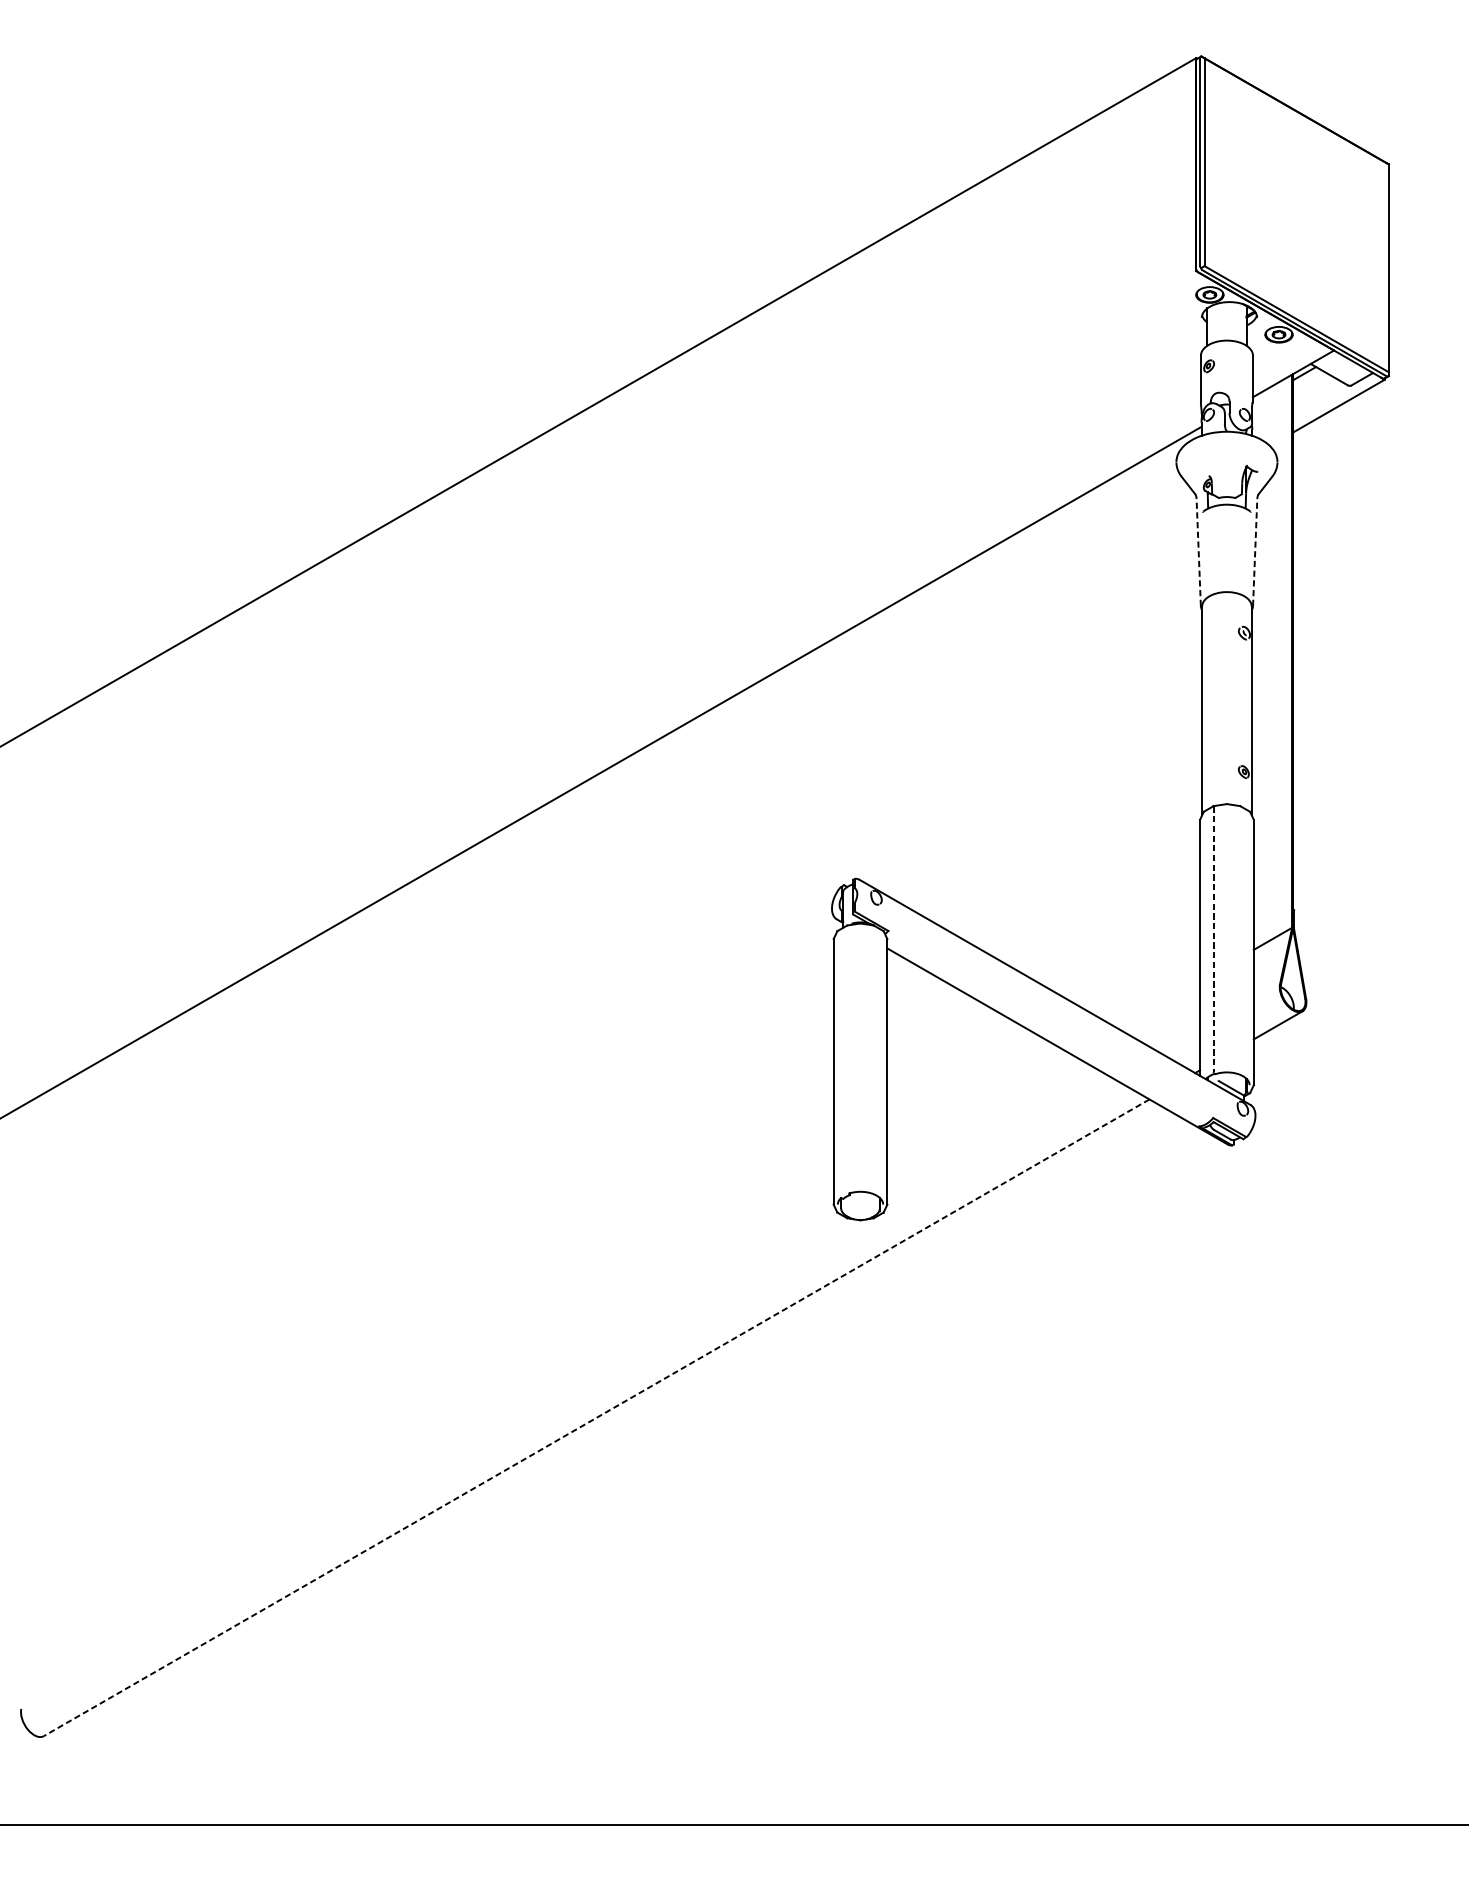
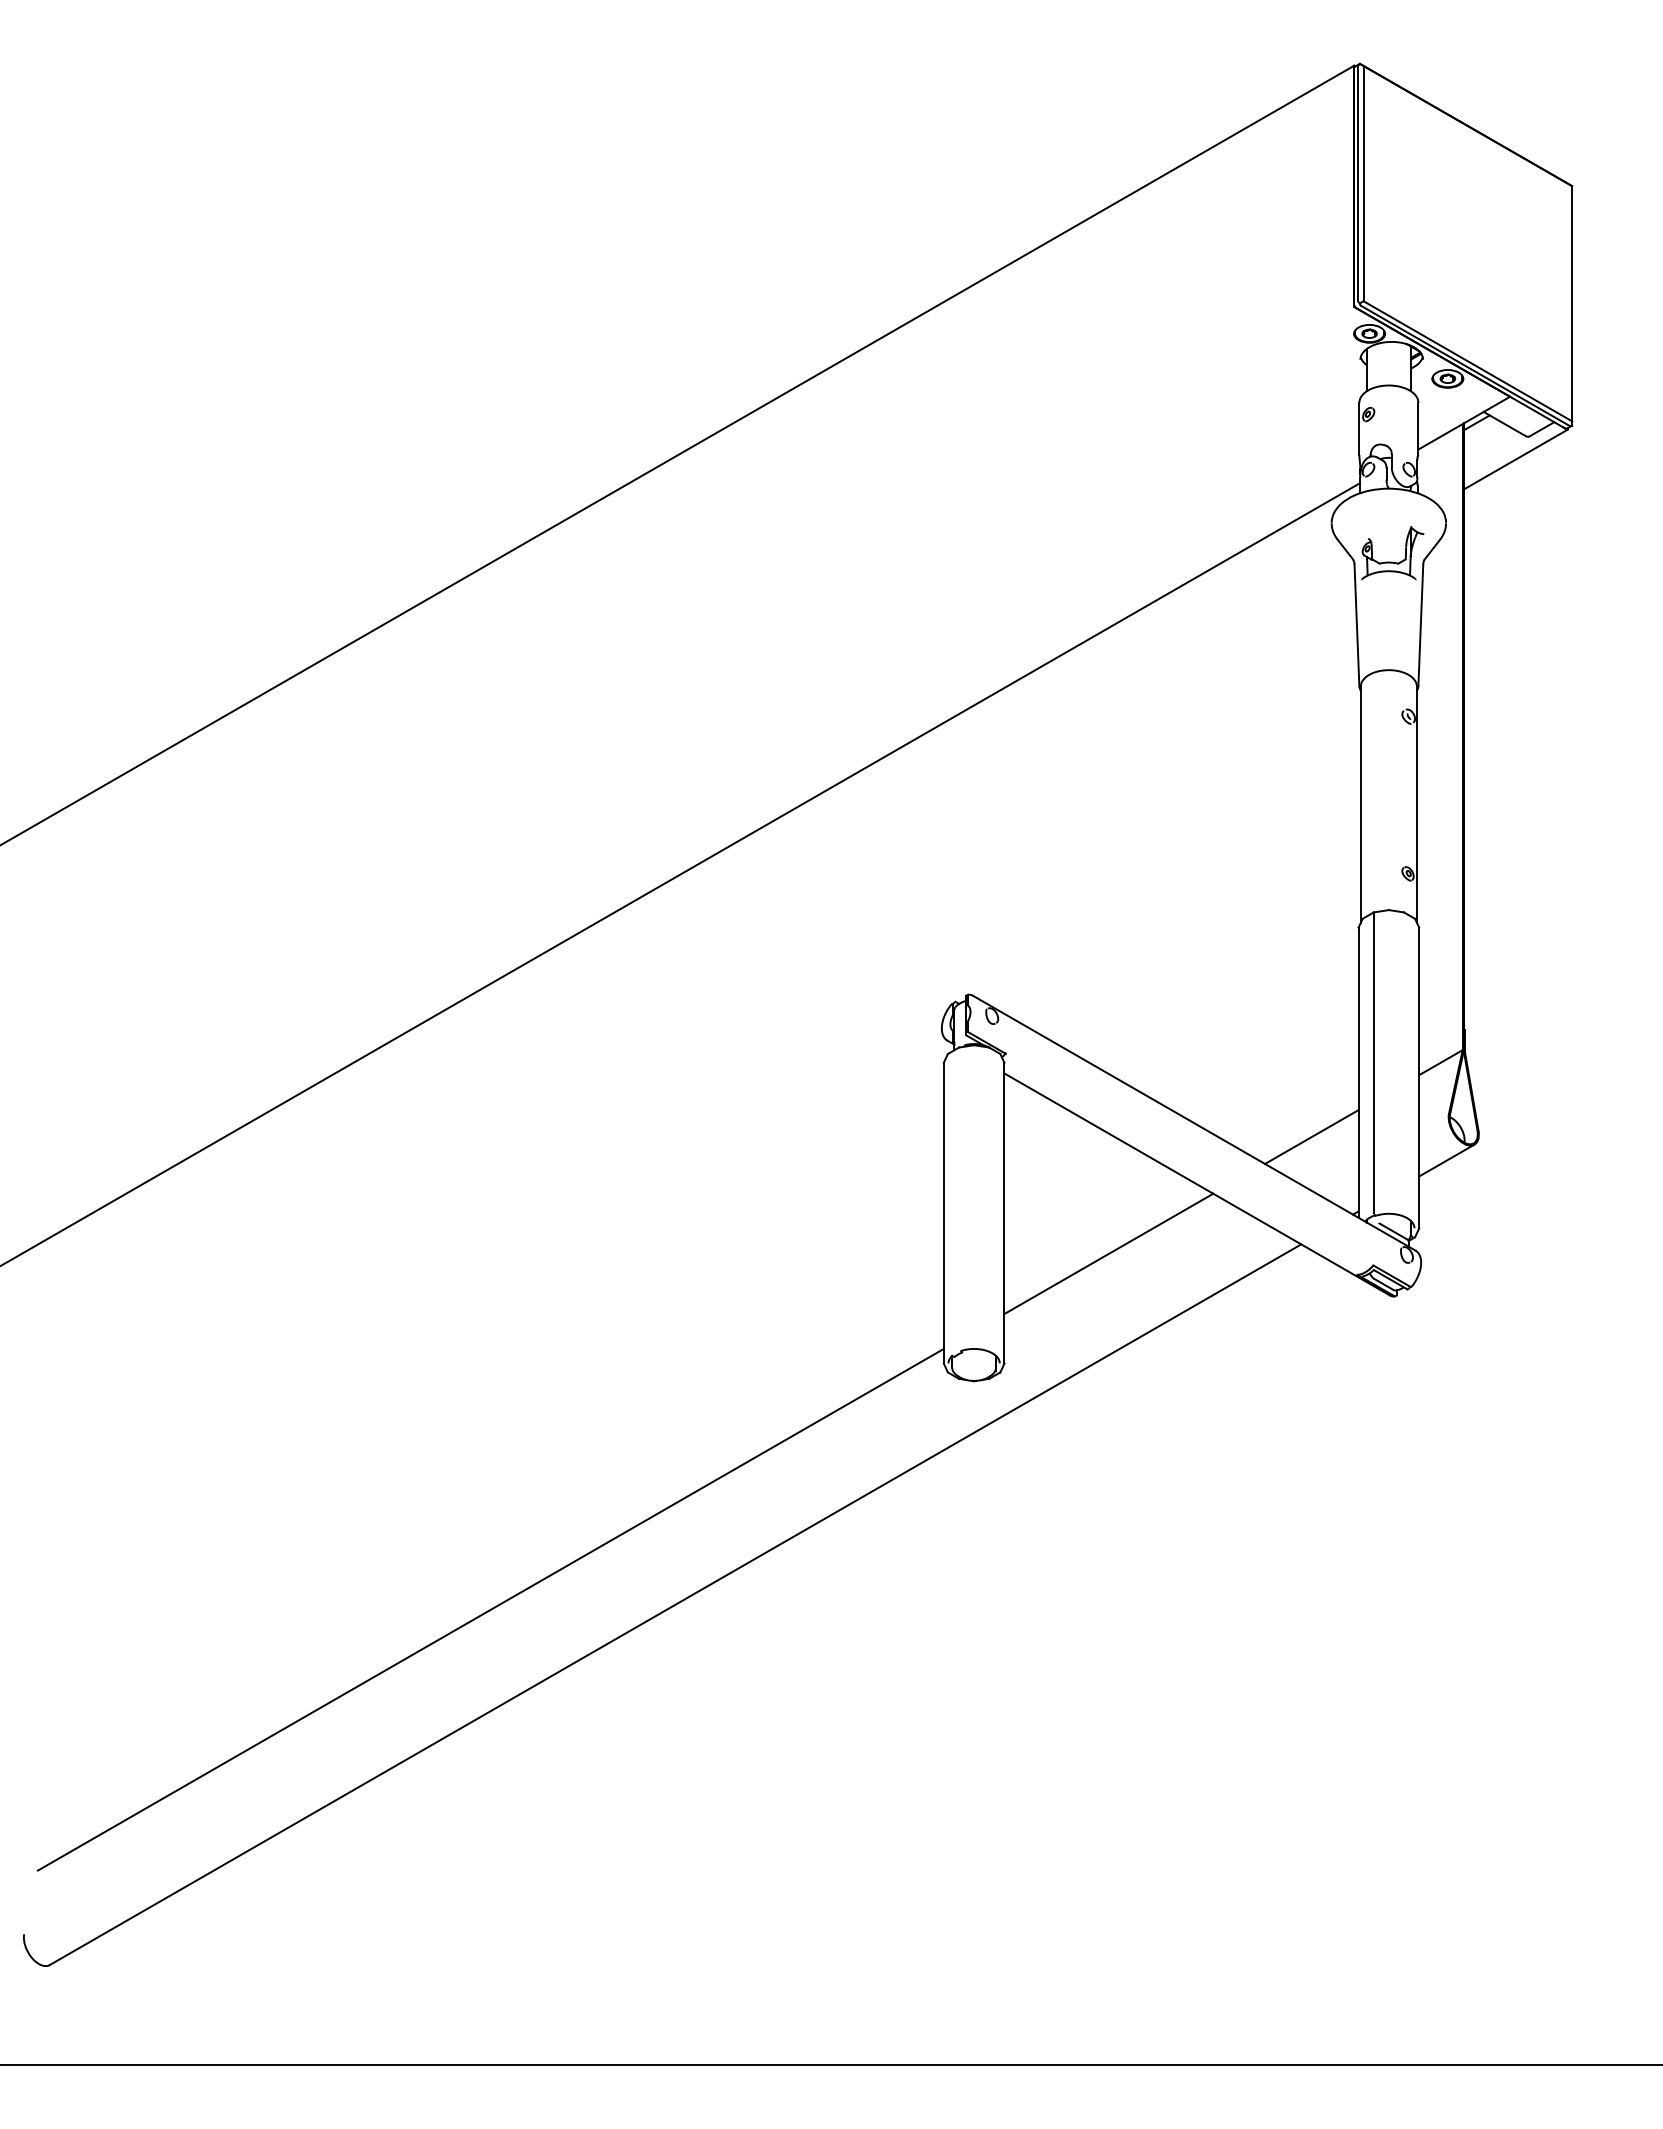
line: (1198, 552) -> (1356, 625), dashed -> solid
line: (1254, 552) -> (1420, 625), dashed -> solid
line: (1213, 939) -> (1373, 1063), dashed -> solid
line: (1158, 1004) -> (1311, 1136), added
line: (979, 1107) -> (1108, 1253), added
line: (596, 1418) -> (675, 1605), dashed -> solid
line: (433, 1422) -> (490, 1609), added

